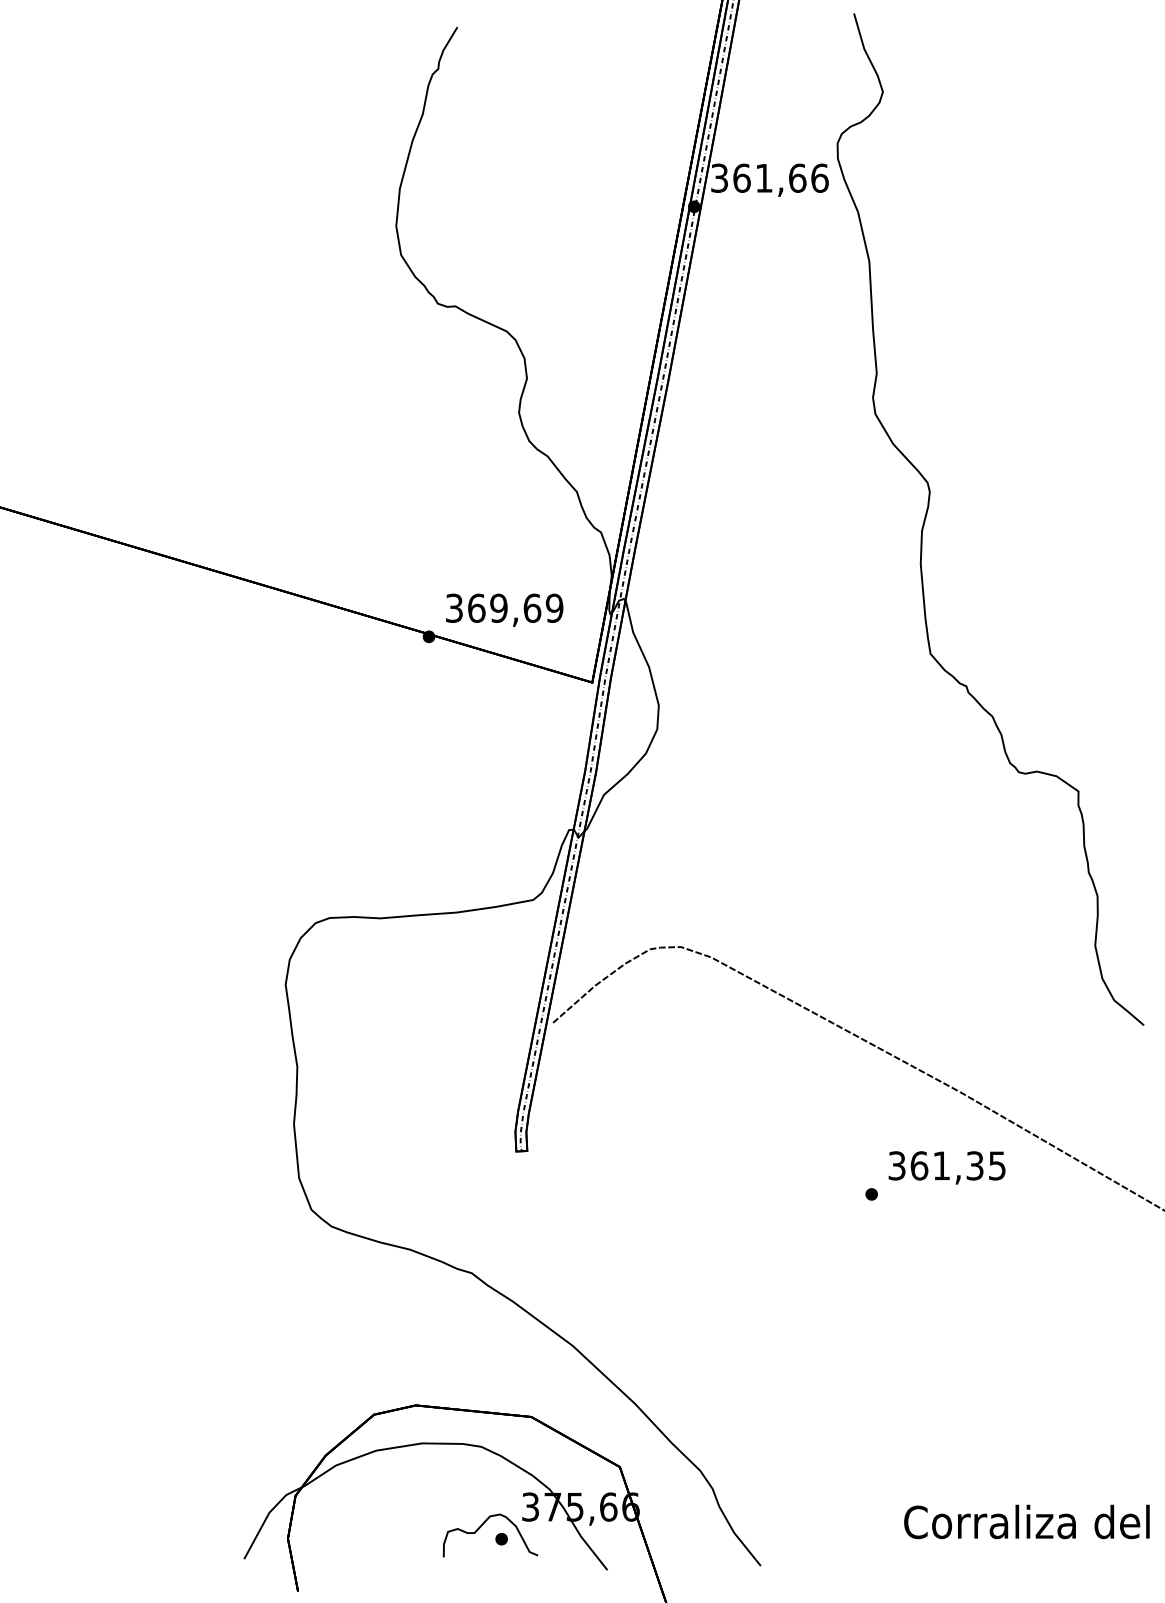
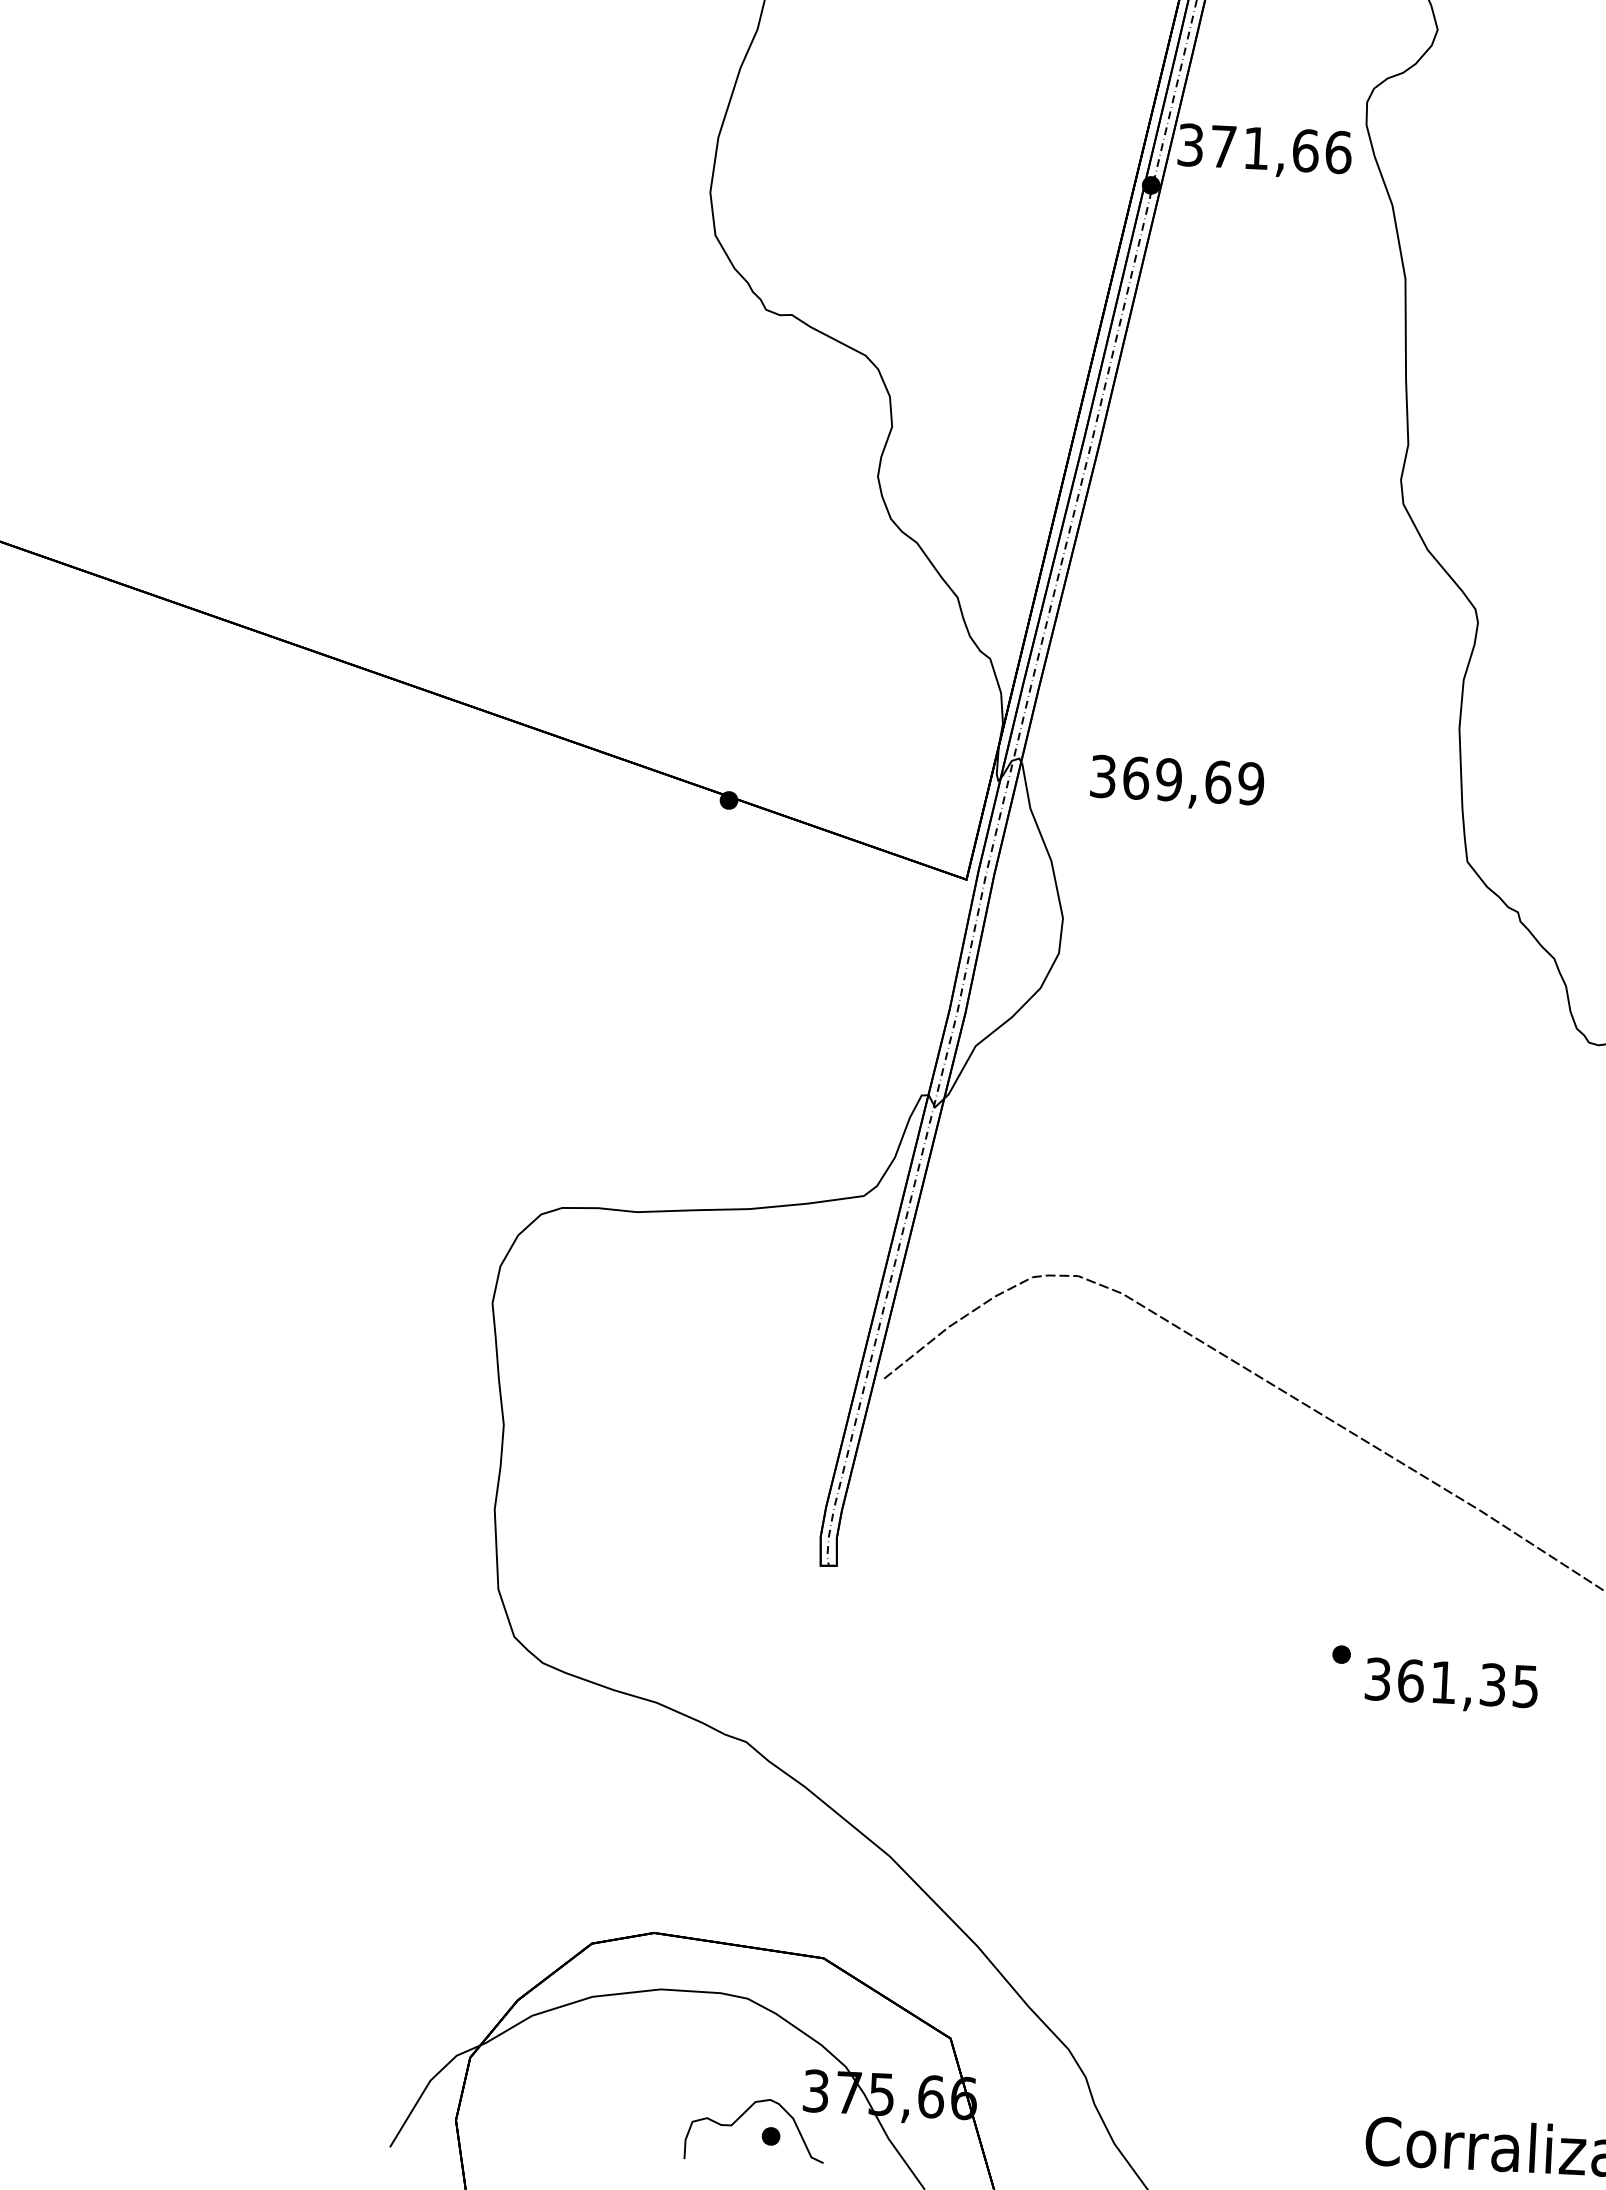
text: (741, 177) -> (1222, 145), 361,66 -> 371,66
text: (504, 609) -> (1177, 781), moved
text: (946, 1167) -> (1450, 1685), moved

